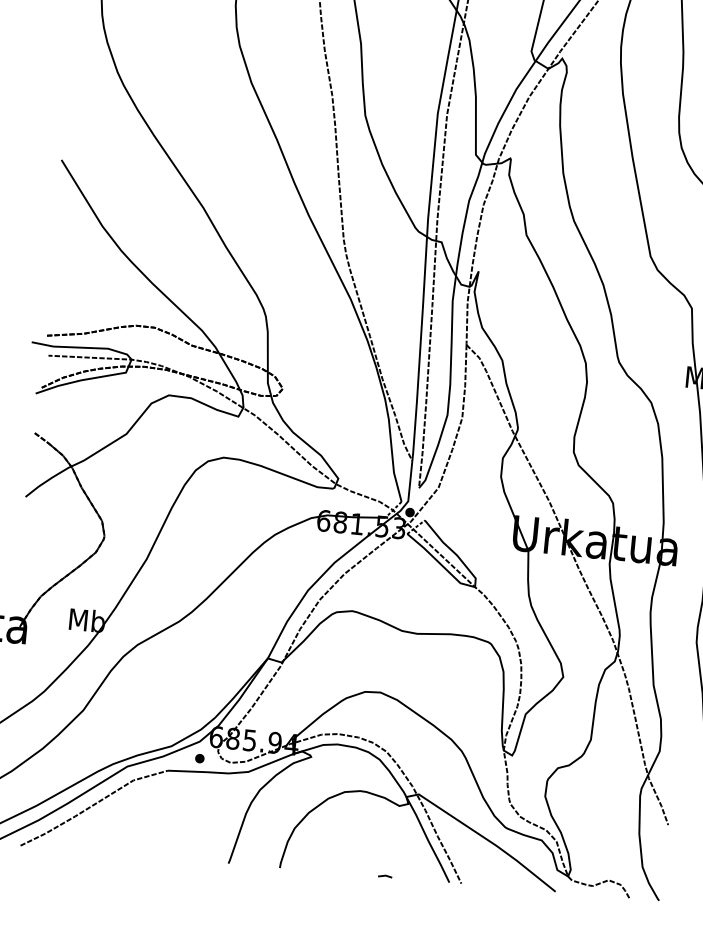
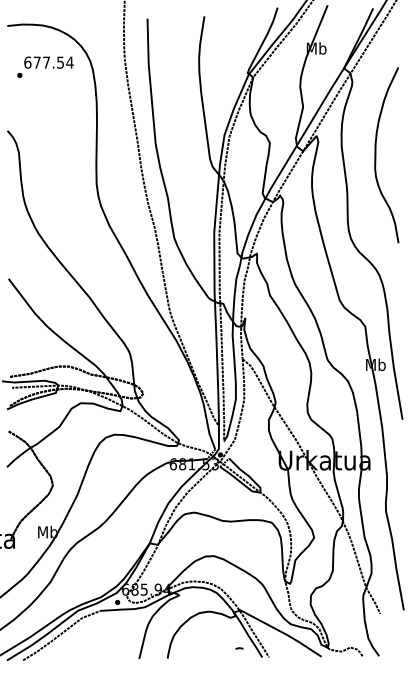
line: (385, 876) -> (239, 648), moved

